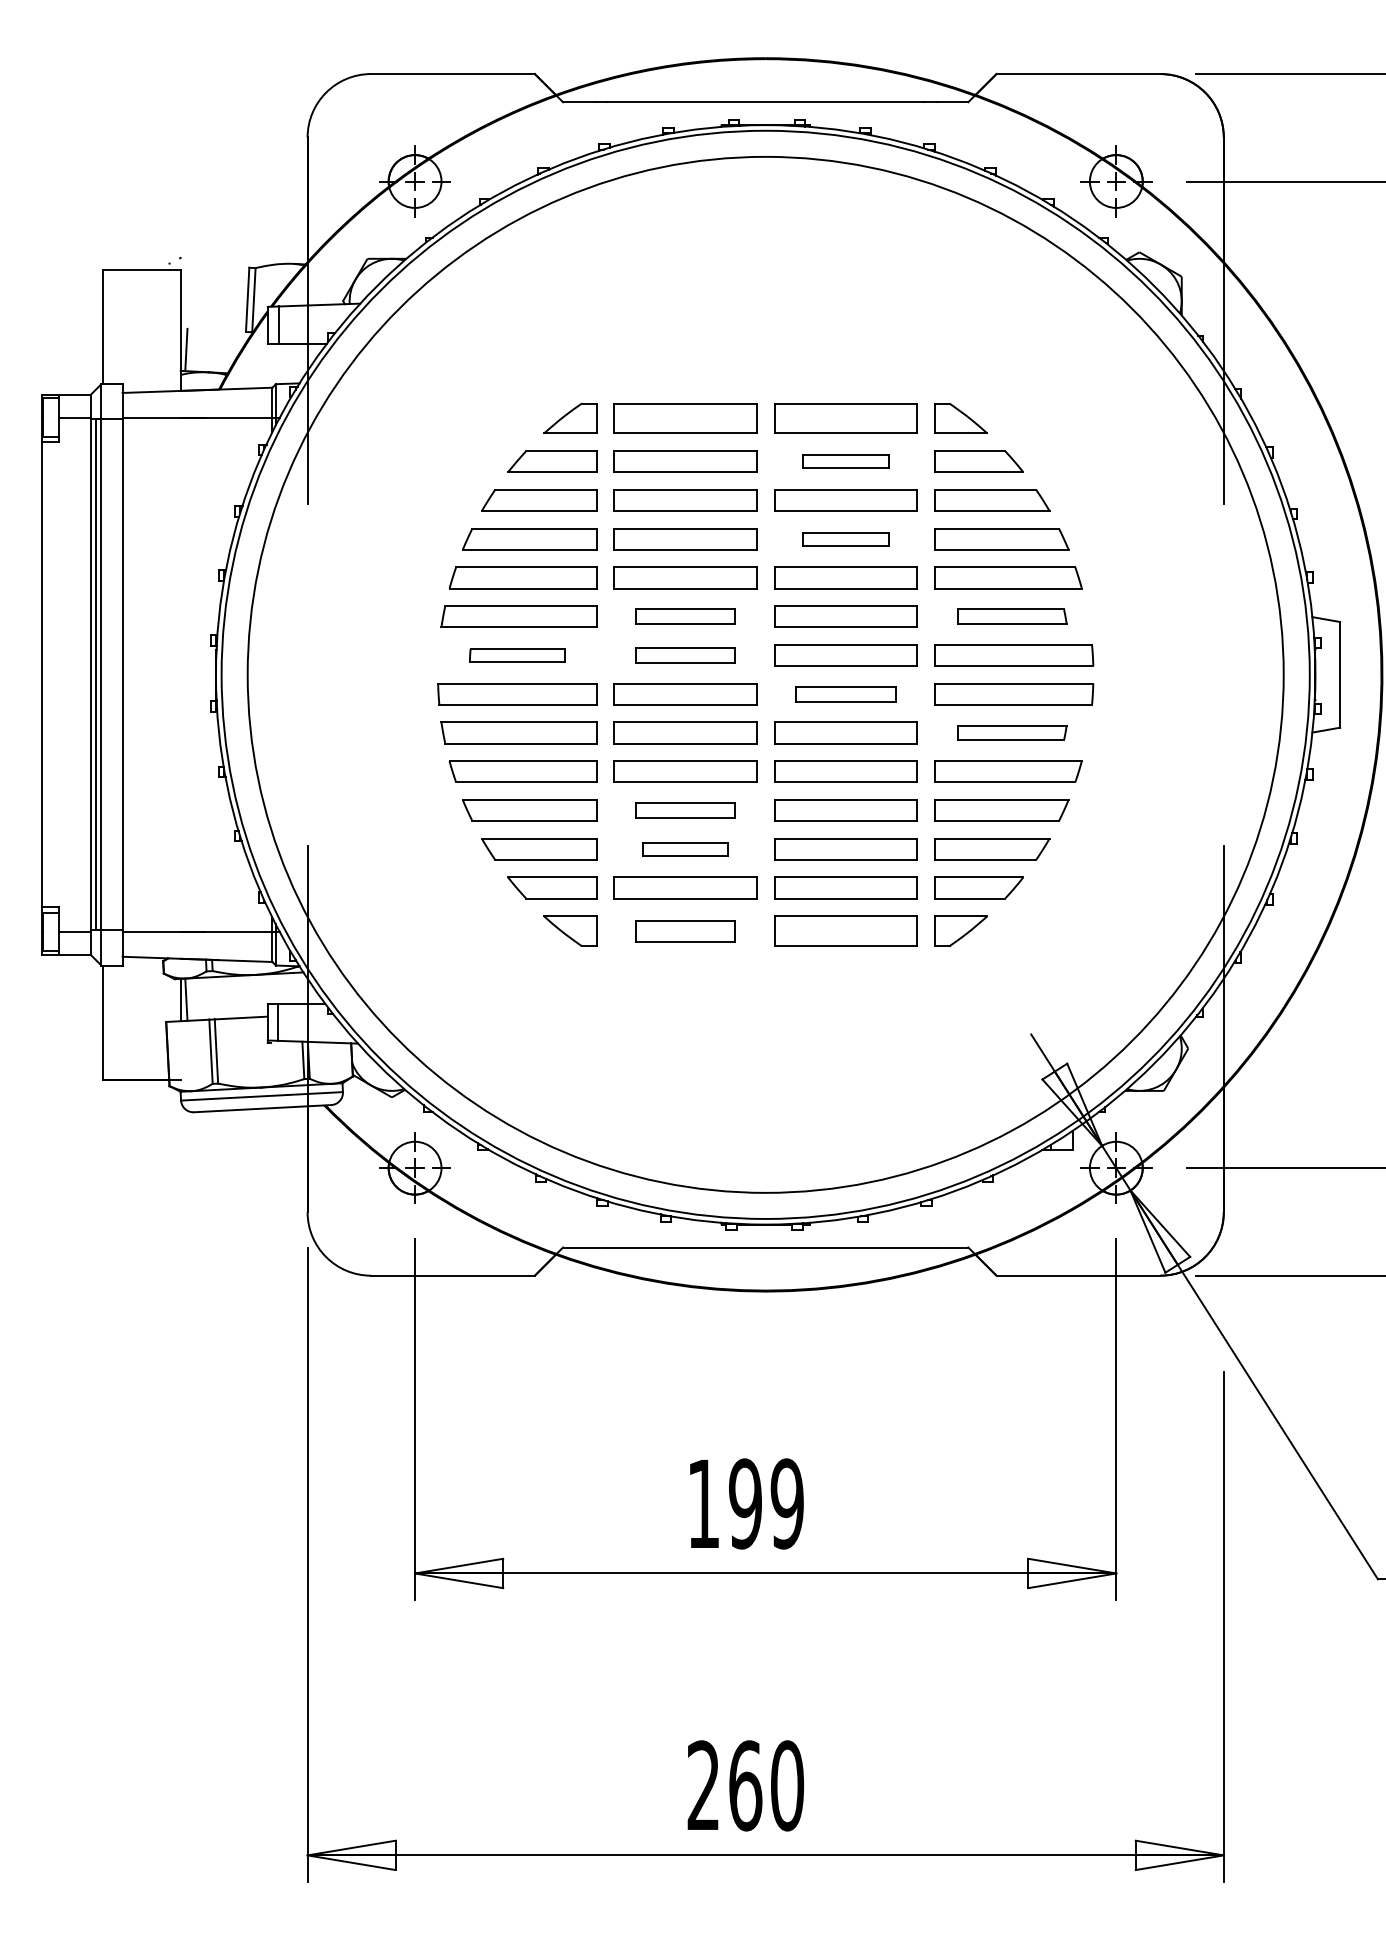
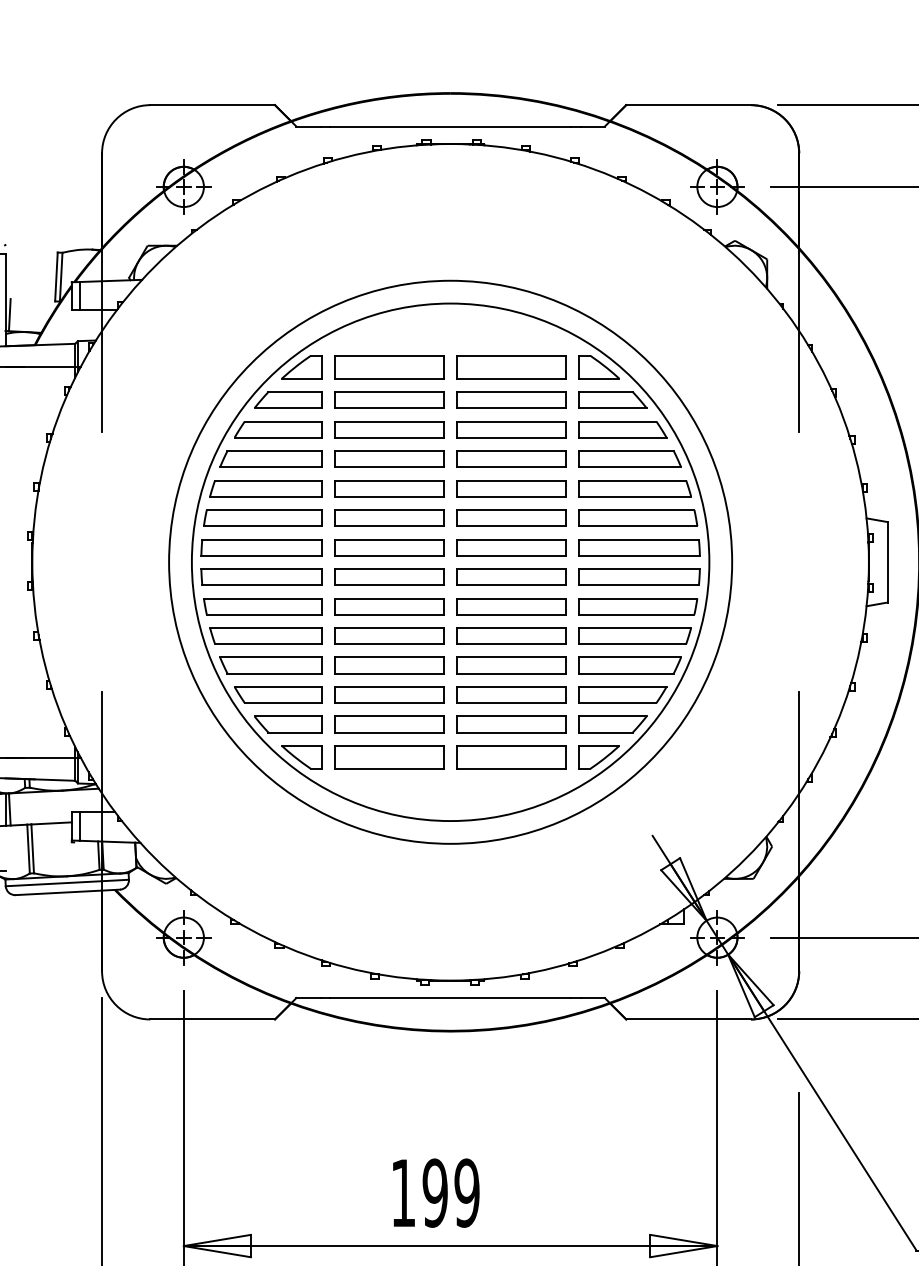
part: (845, 461) -> (511, 399), size x1.67
part: (845, 539) -> (511, 459), size x1.67
part: (685, 616) -> (389, 517), size x1.43
part: (1012, 616) -> (638, 517), size x1.43
part: (517, 655) -> (261, 547), size x1.67
part: (685, 655) -> (389, 547), size x1.43
circle: (765, 674) -> (450, 562), size x0.62
circle: (765, 674) -> (450, 562), size x0.71
part: (845, 694) -> (511, 577), size x1.43
part: (1012, 732) -> (638, 606), size x1.43
part: (685, 810) -> (389, 665), size x1.43
part: (685, 849) -> (389, 695), size x1.67
part: (685, 930) -> (389, 756), size x1.43

